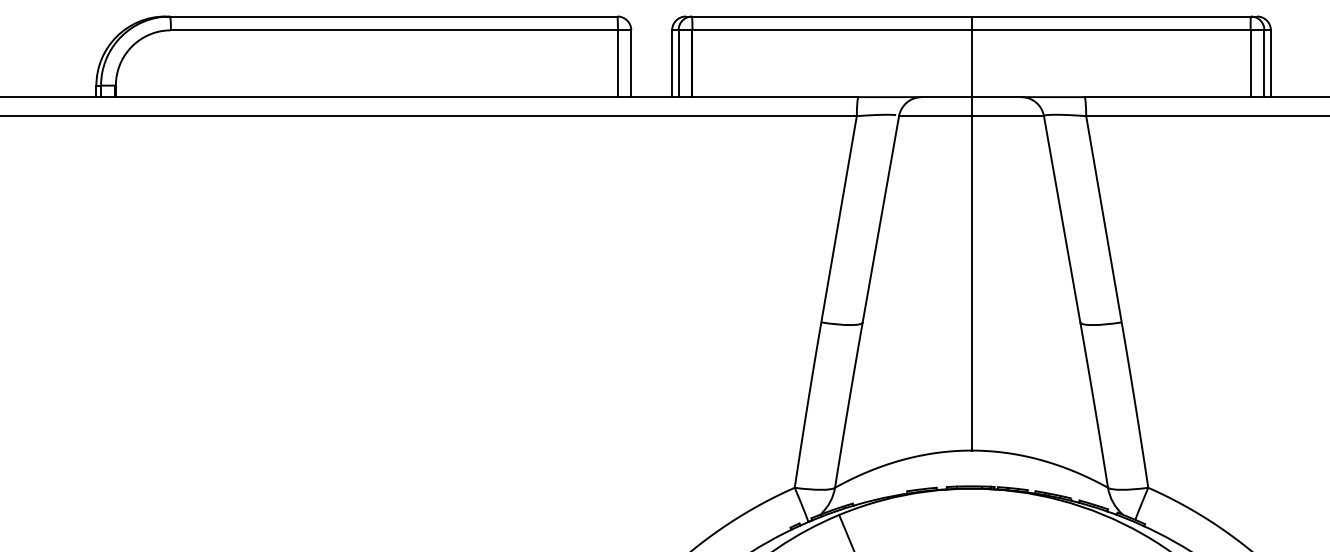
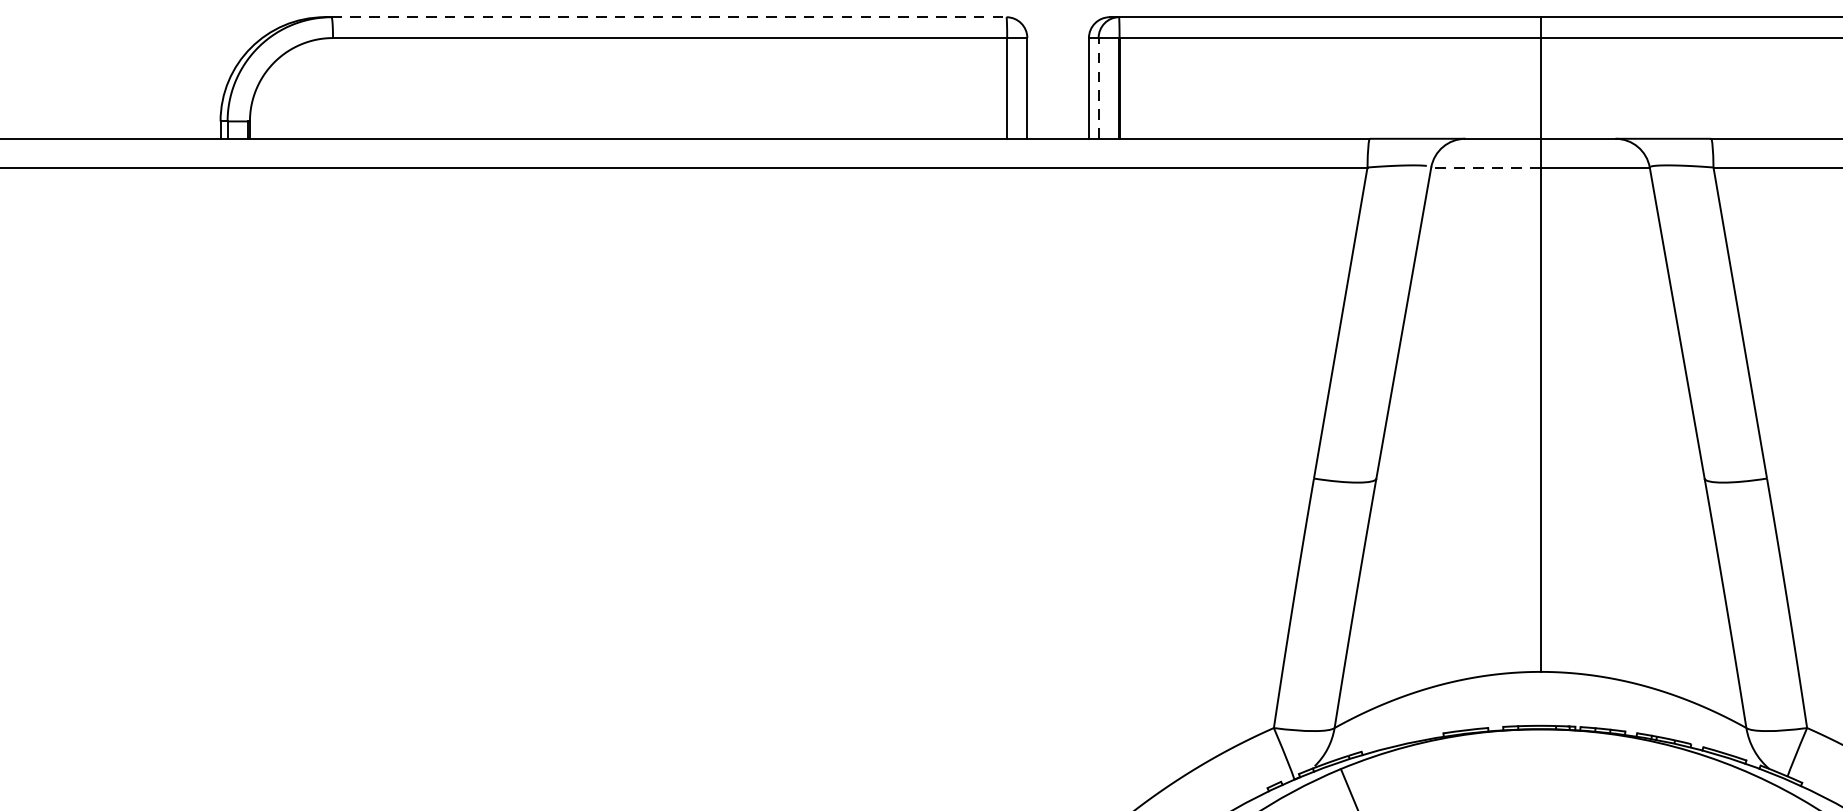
line: (393, 16) -> (668, 17), solid -> dashed
line: (678, 63) -> (1098, 88), solid -> dashed
line: (934, 116) -> (1484, 168), solid -> dashed

